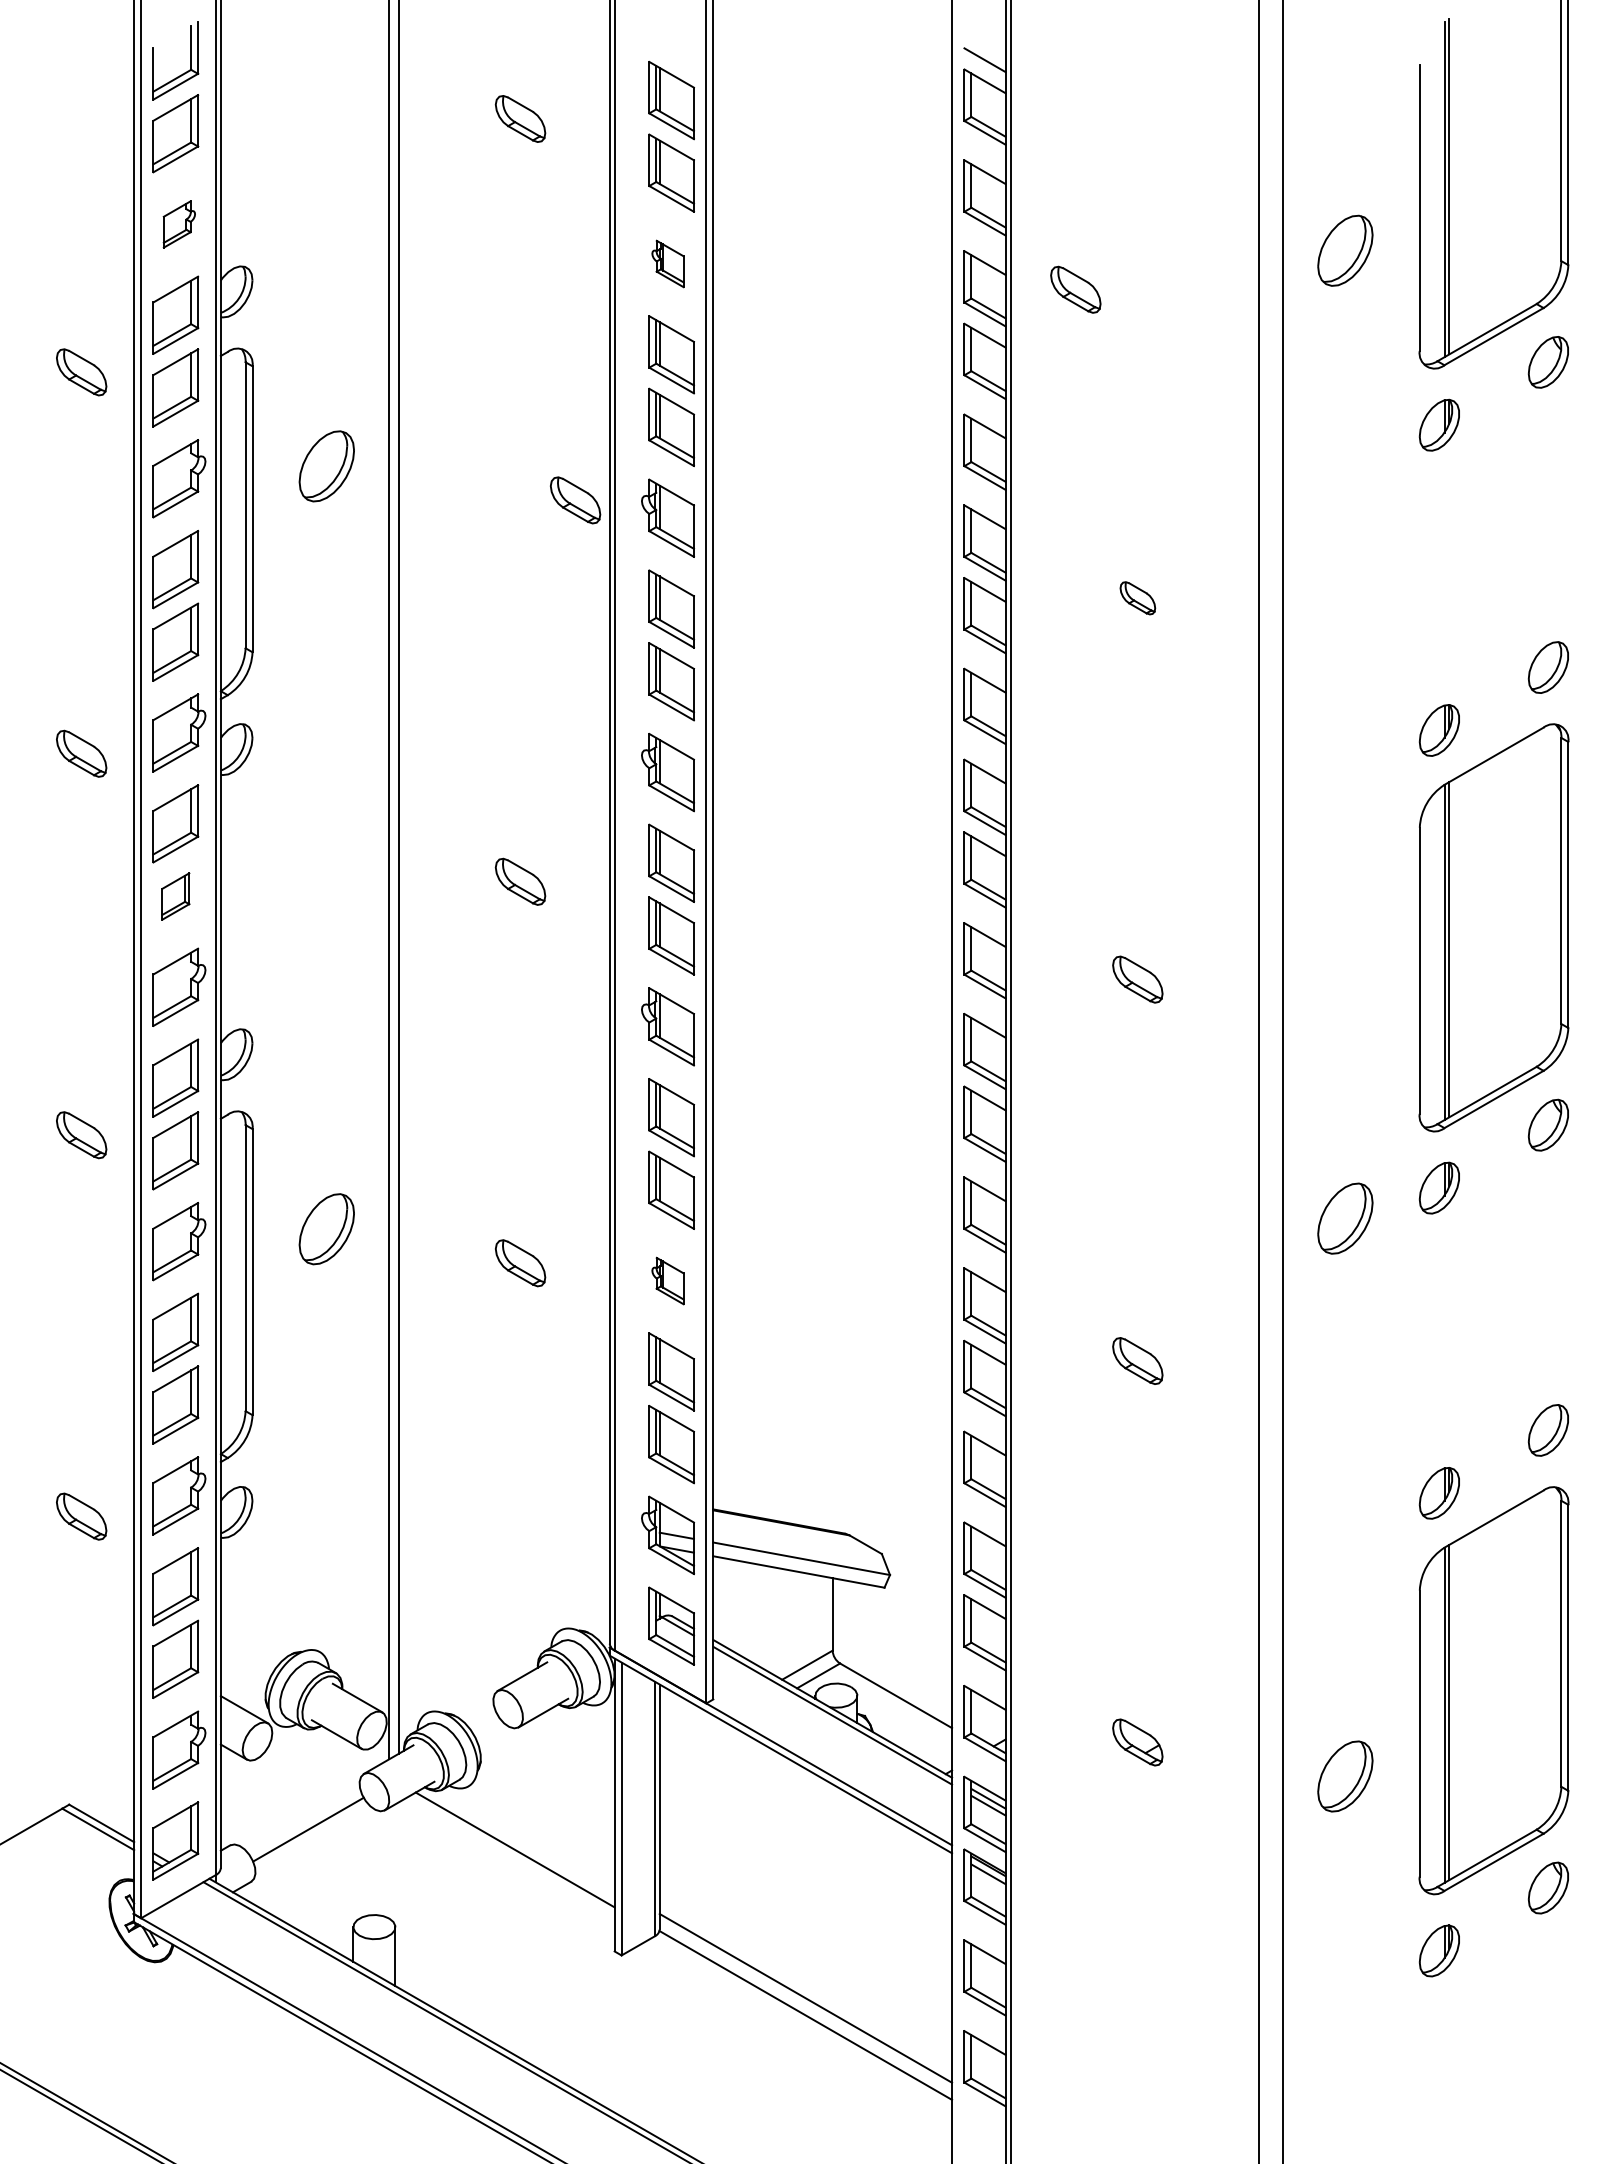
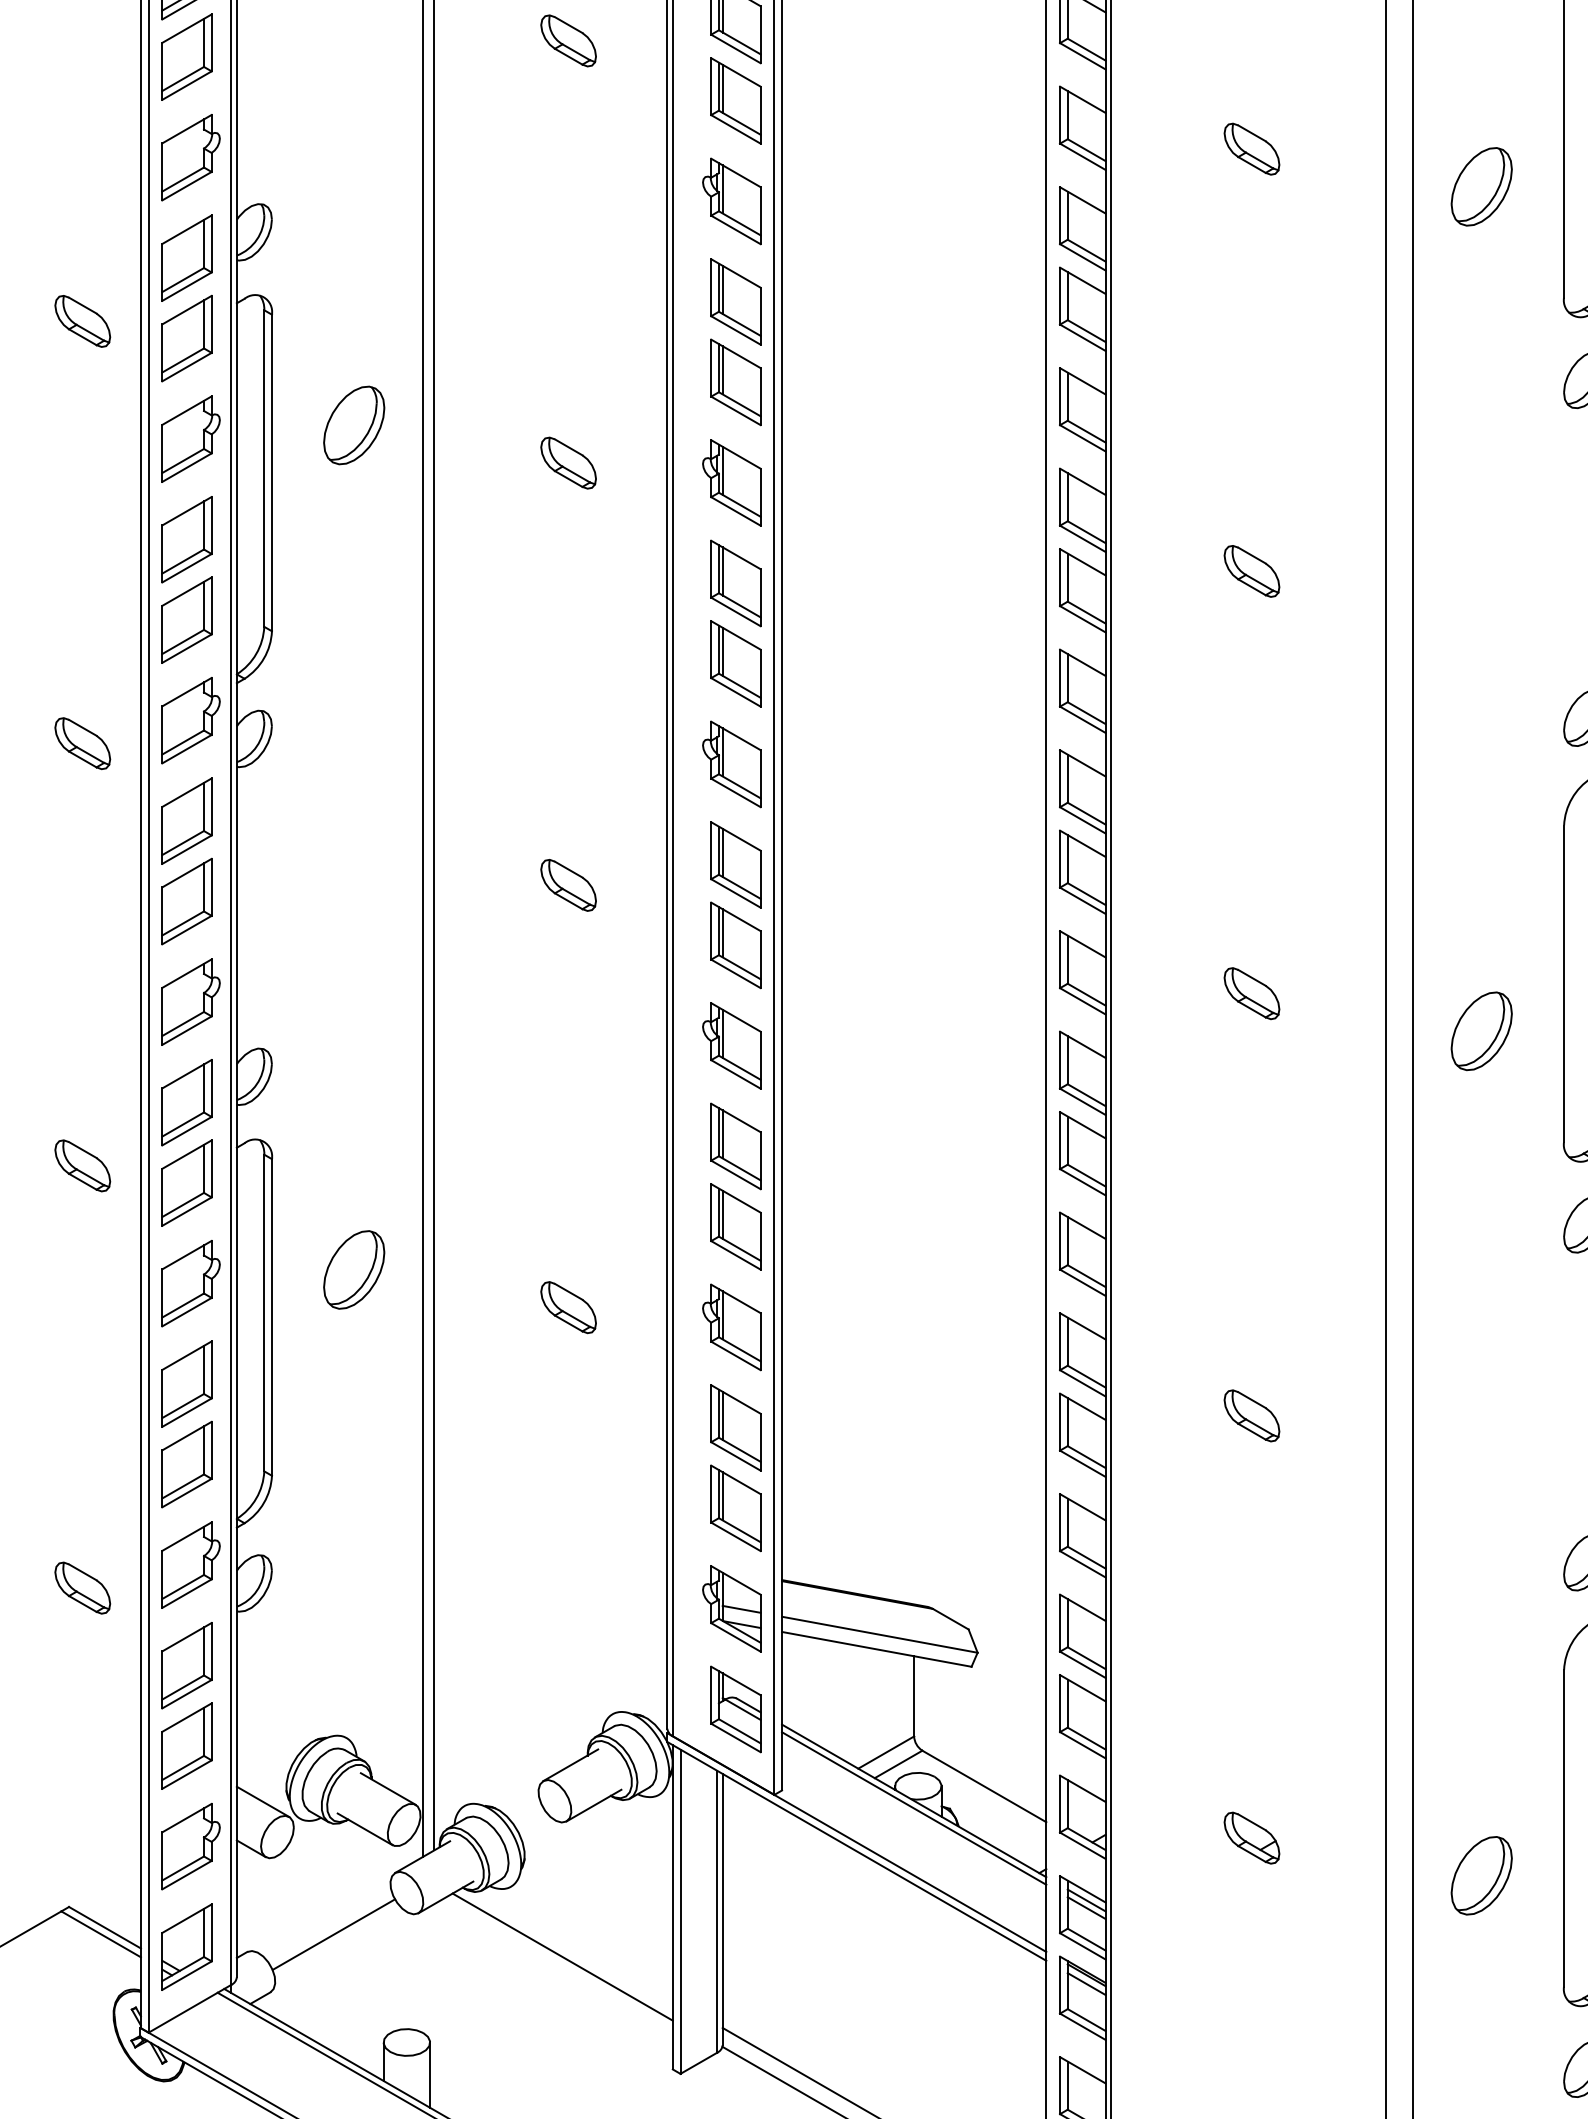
part: (179, 224) -> (191, 157), size x1.67
part: (667, 263) -> (731, 200), size x1.67
part: (1075, 289) -> (1251, 148), moved
part: (575, 500) -> (568, 463), moved
part: (1137, 598) -> (1251, 571), size x1.43
part: (175, 896) -> (186, 901), size x1.67
part: (1345, 1218) -> (1481, 1031), moved
part: (667, 1280) -> (731, 1326), size x1.67

